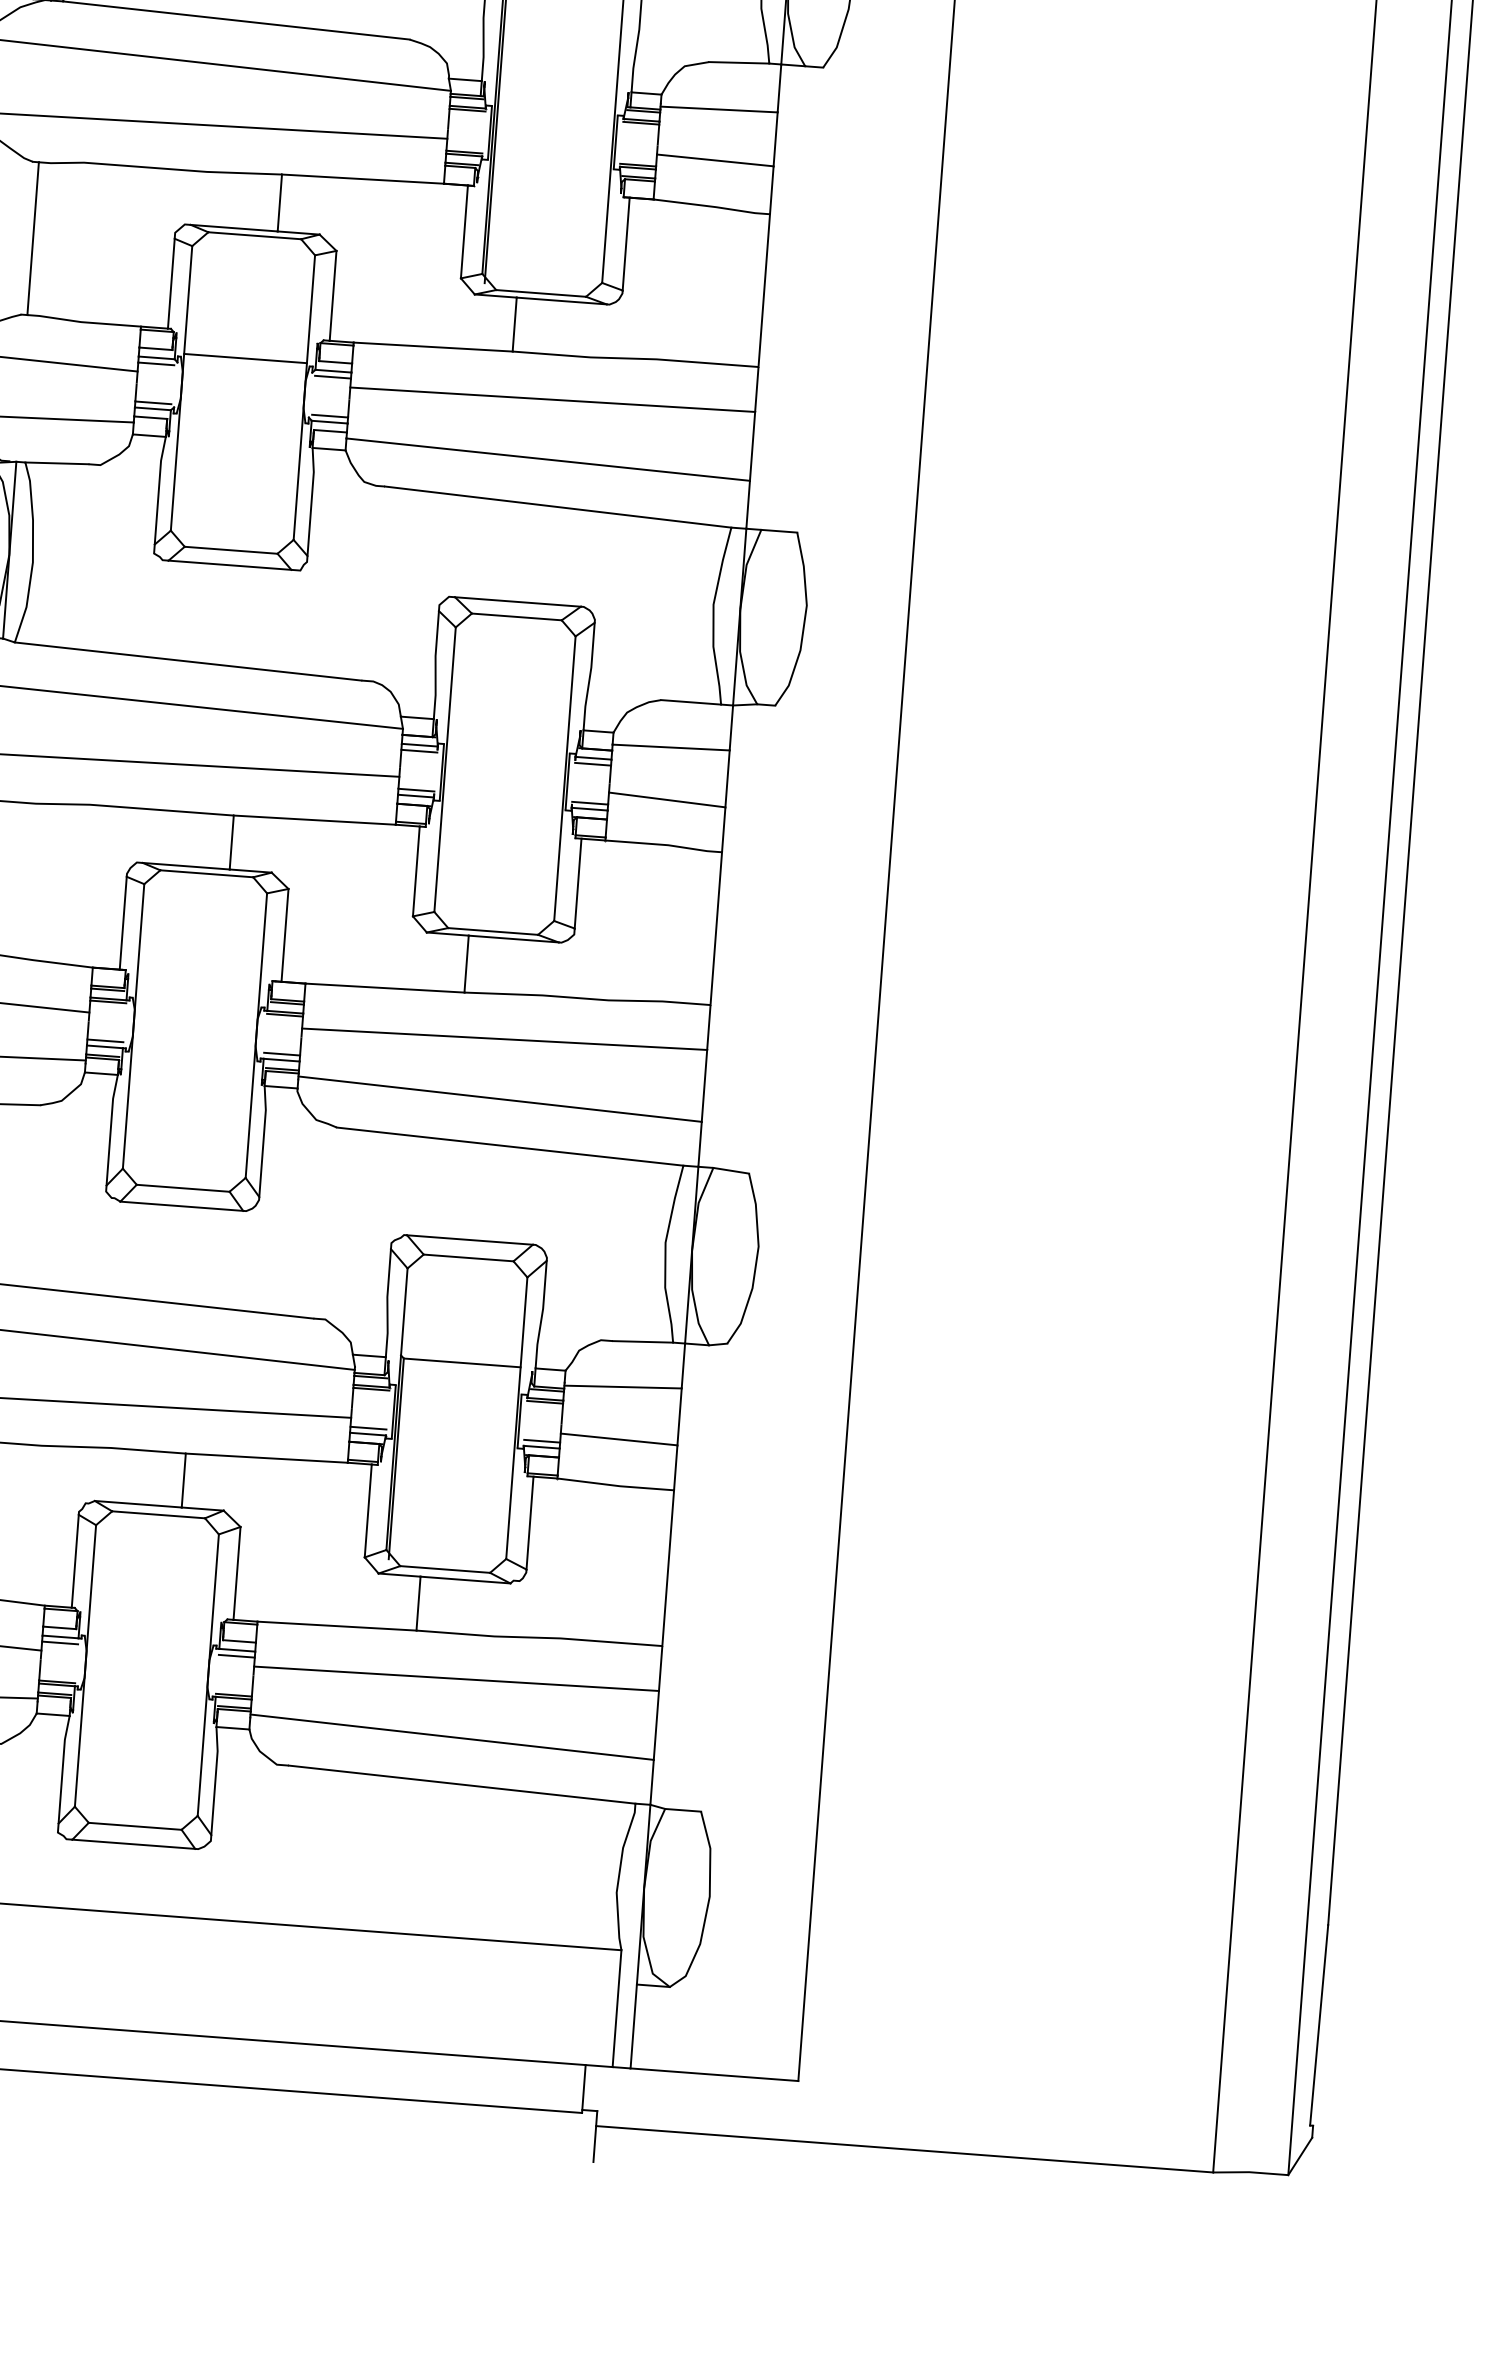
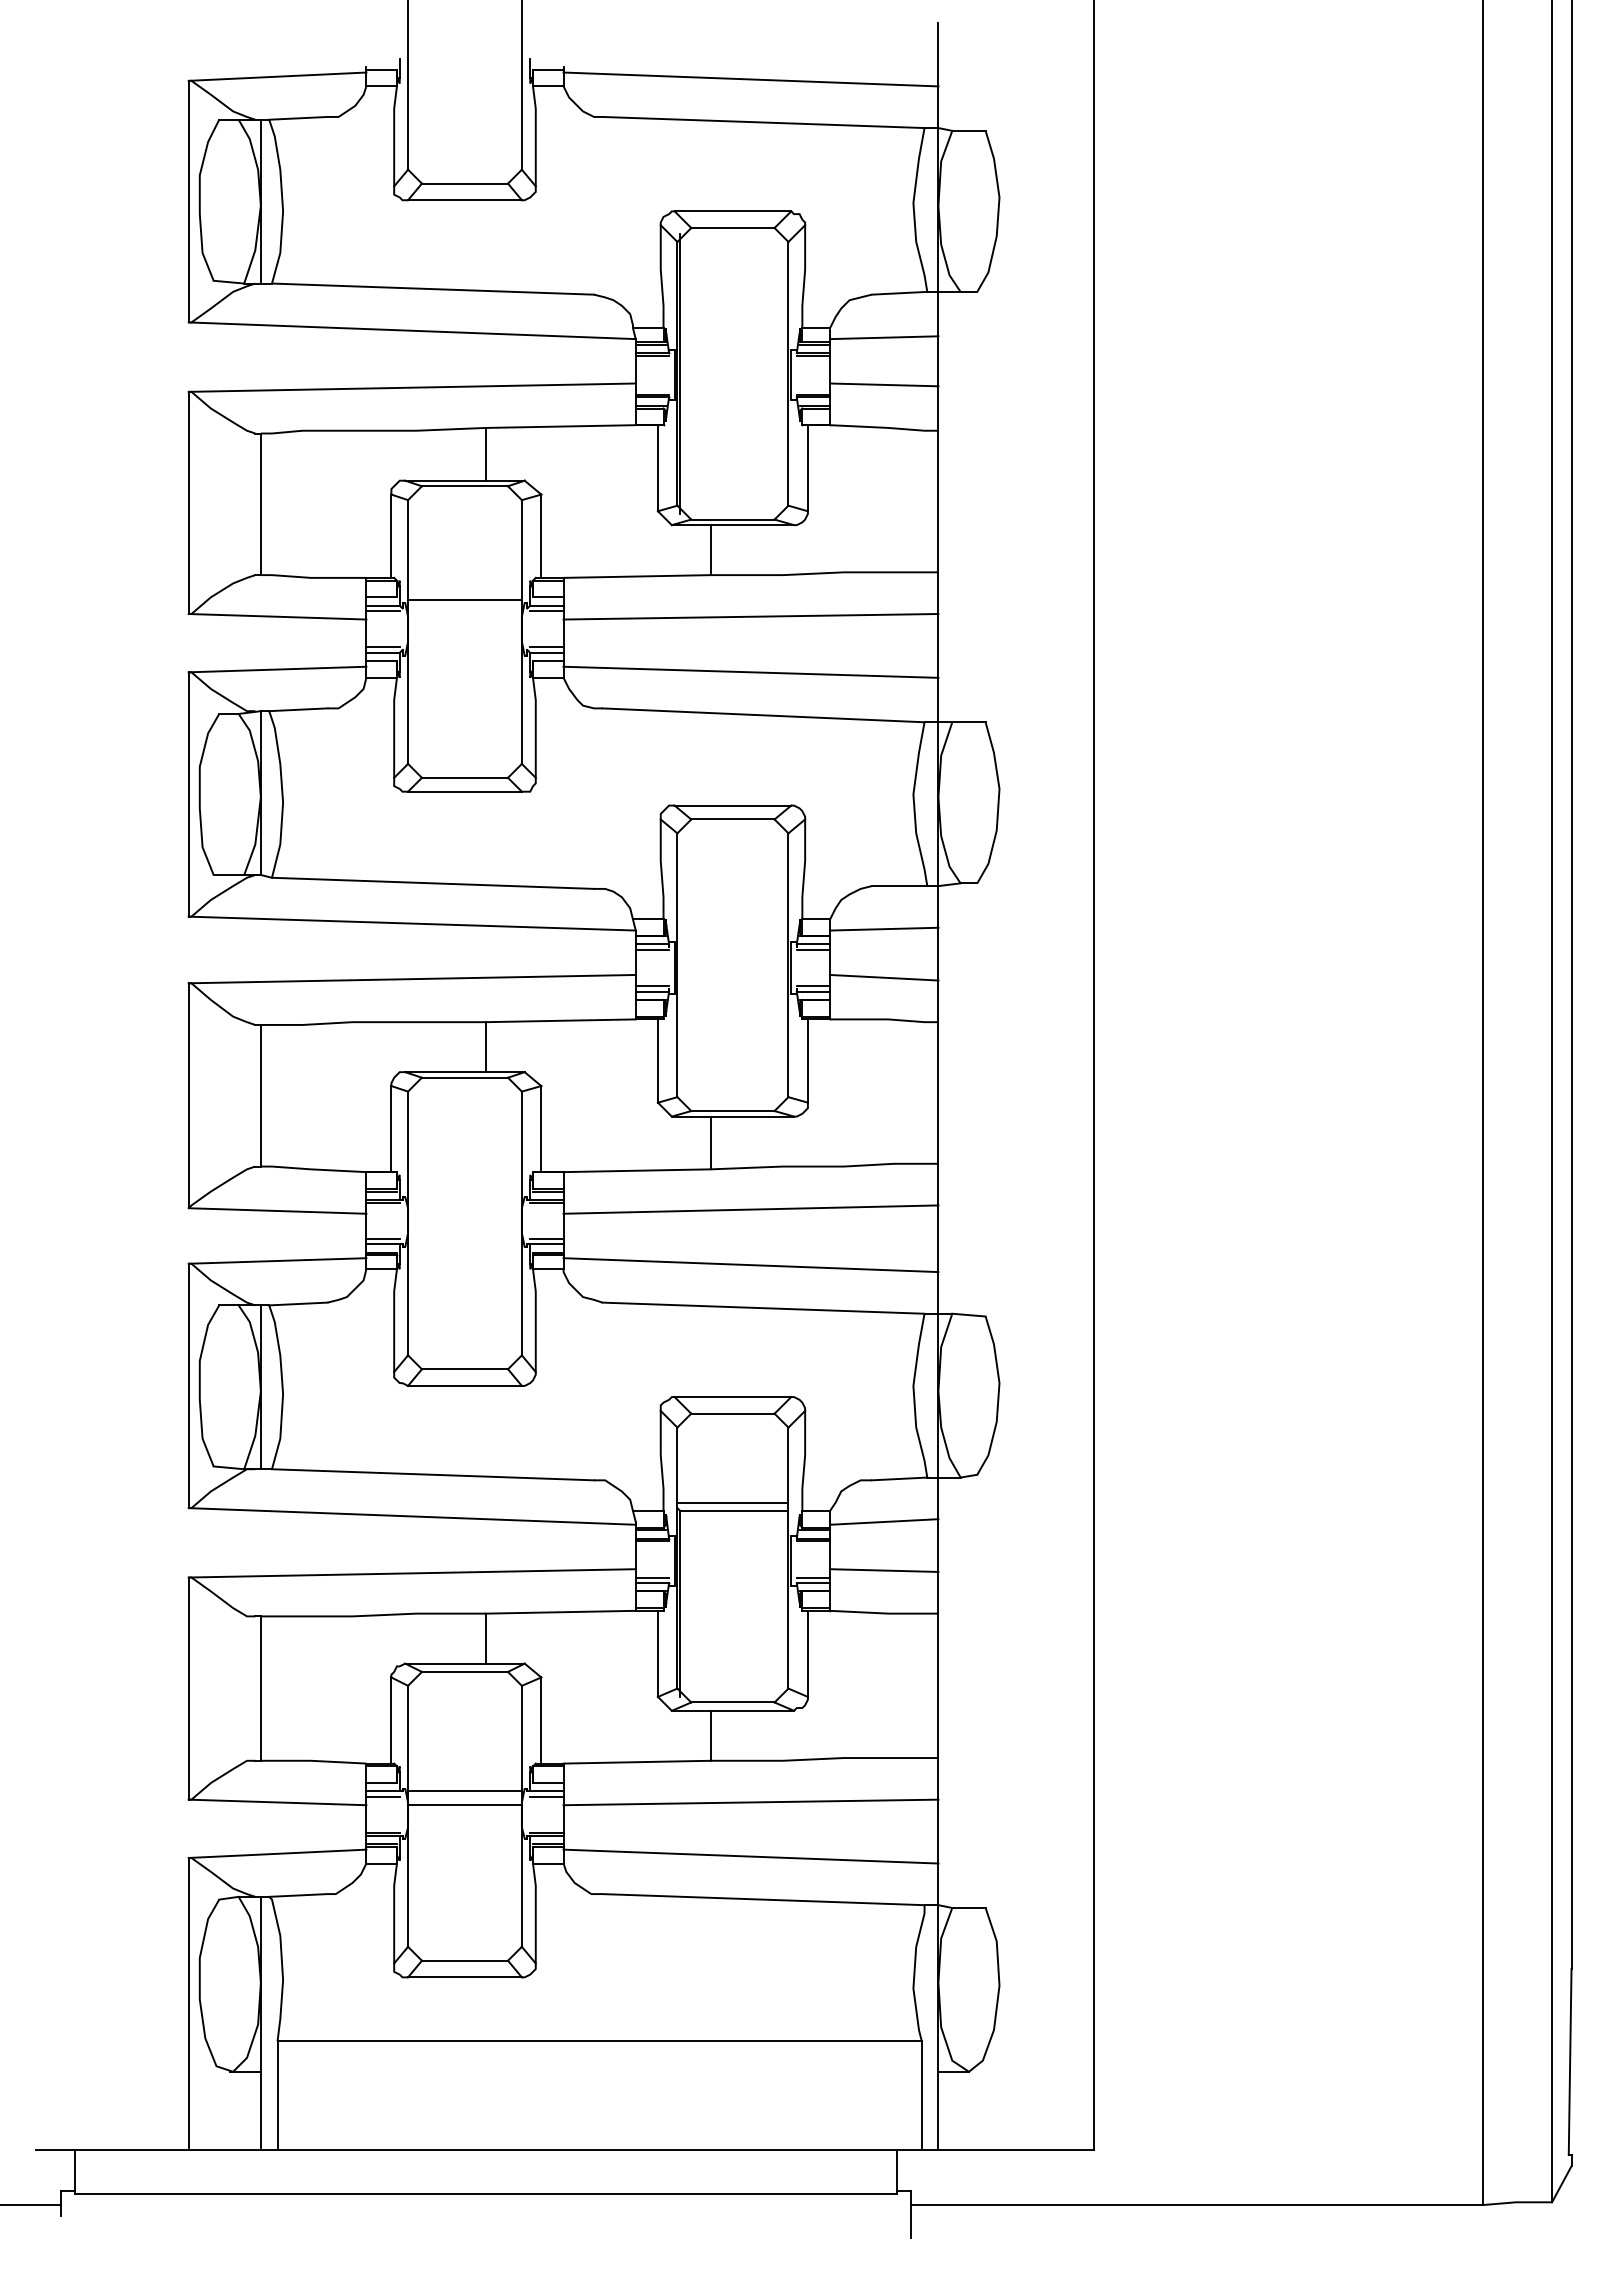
line: (460, 1353) -> (732, 1502), added
line: (148, 1643) -> (464, 1791), added
line: (147, 1658) -> (464, 1805), added

